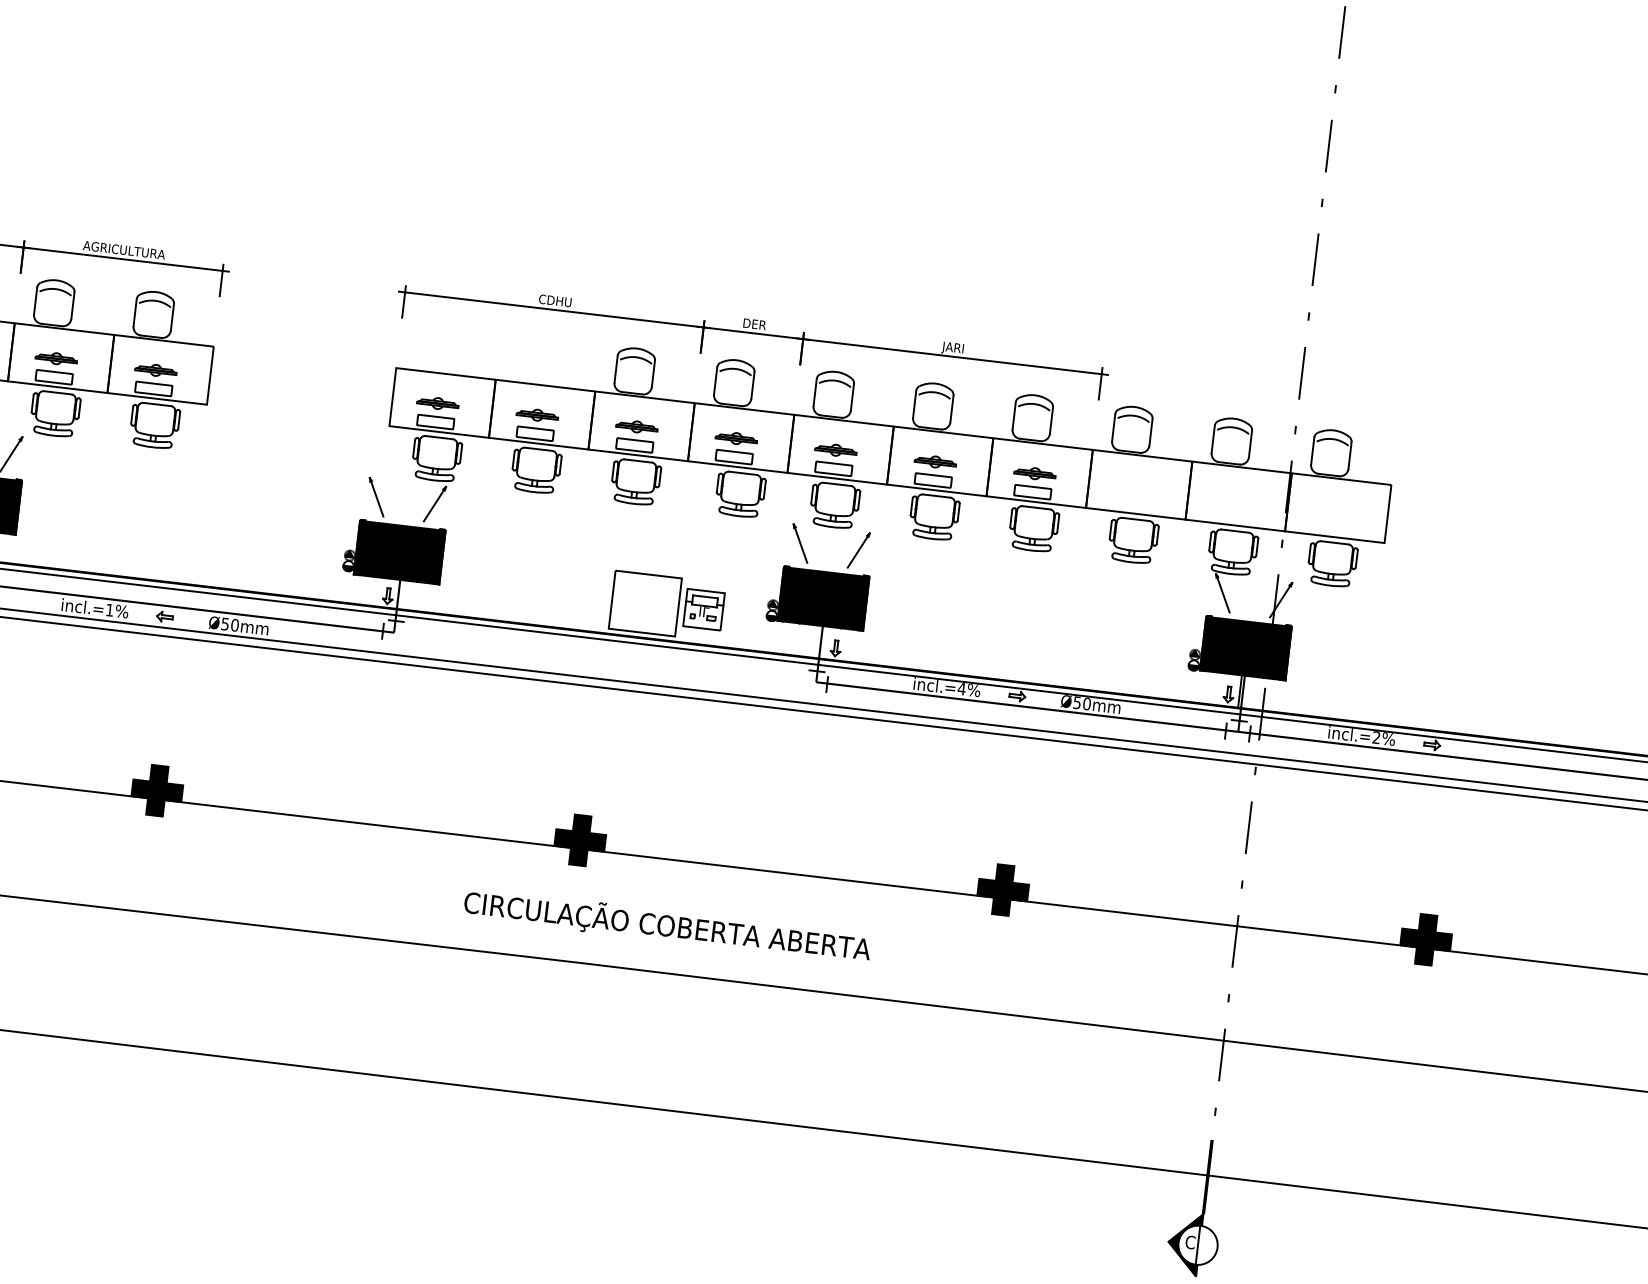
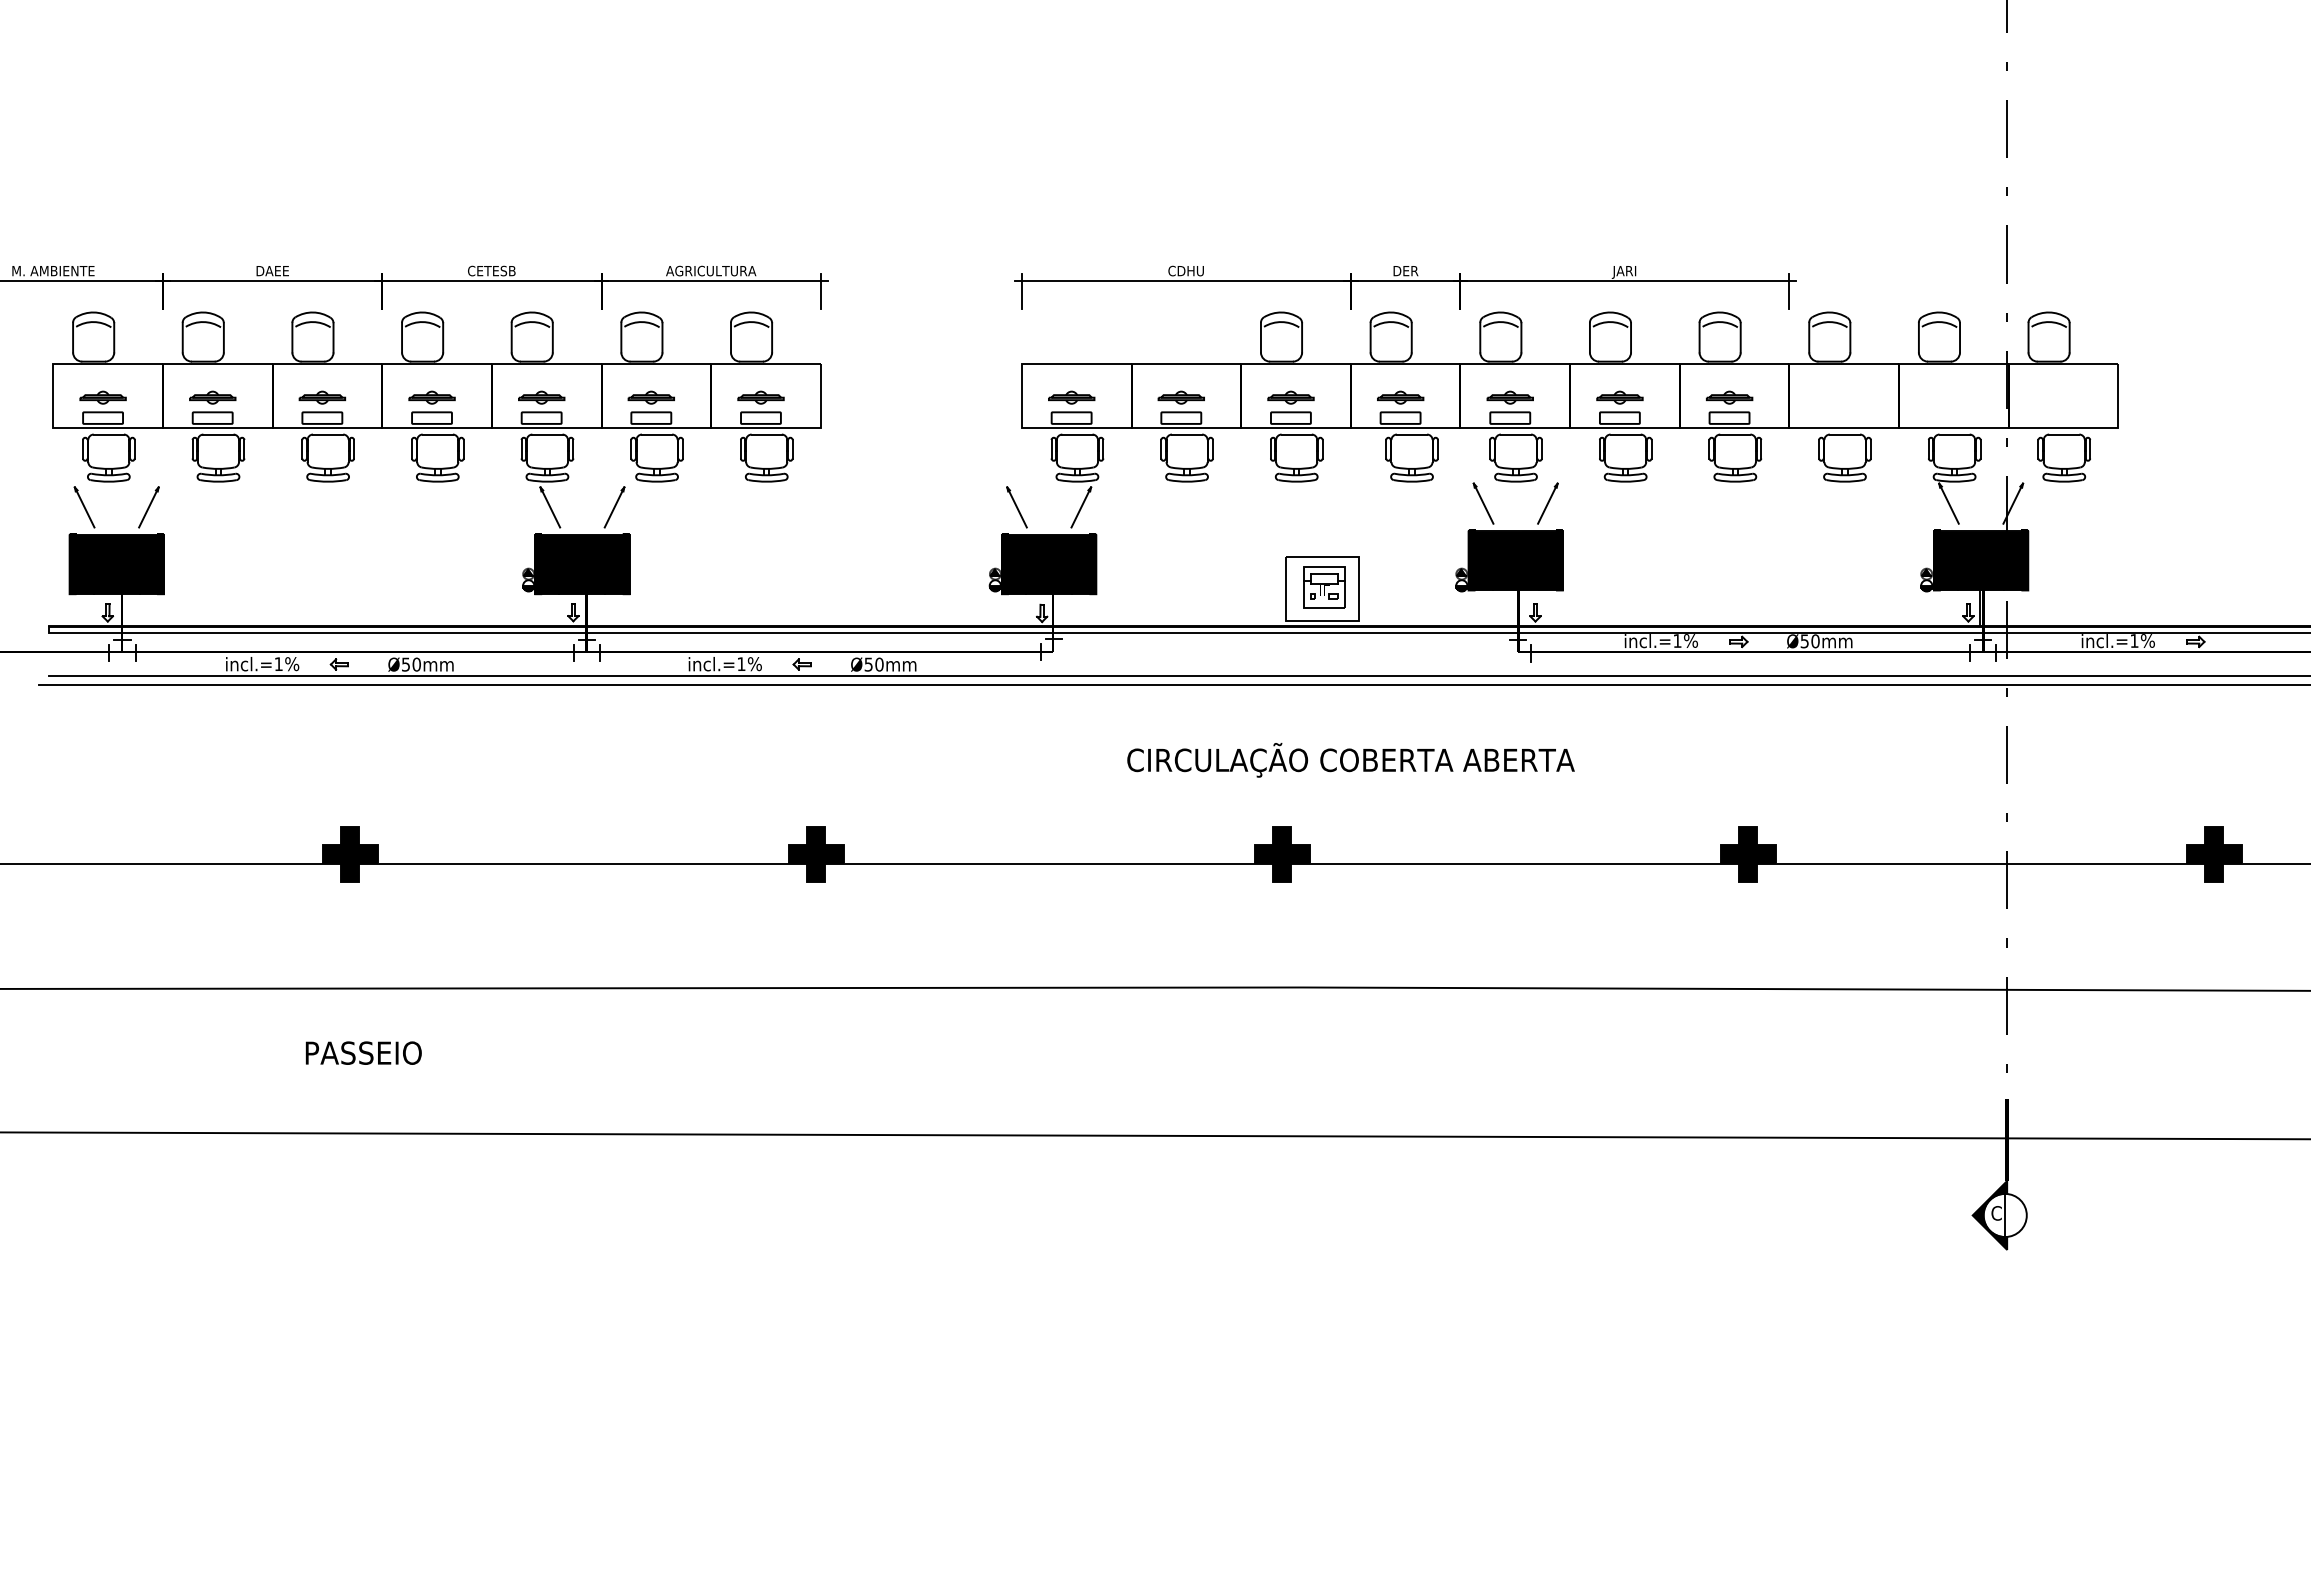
part: (704, 609) -> (1324, 587), moved
text: (961, 688) -> (1677, 640), incl.=4%%% -> incl.=1%%%
text: (1376, 737) -> (2134, 640), incl.=2%%% -> incl.=1%%%
text: (667, 926) -> (1350, 760), moved

